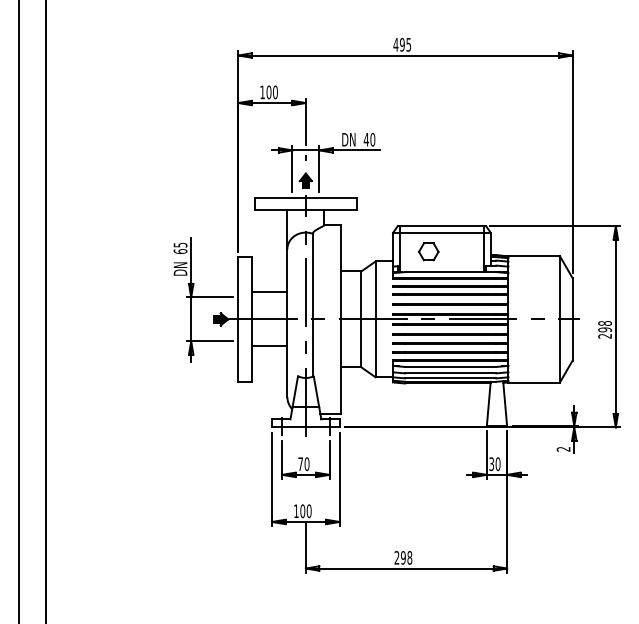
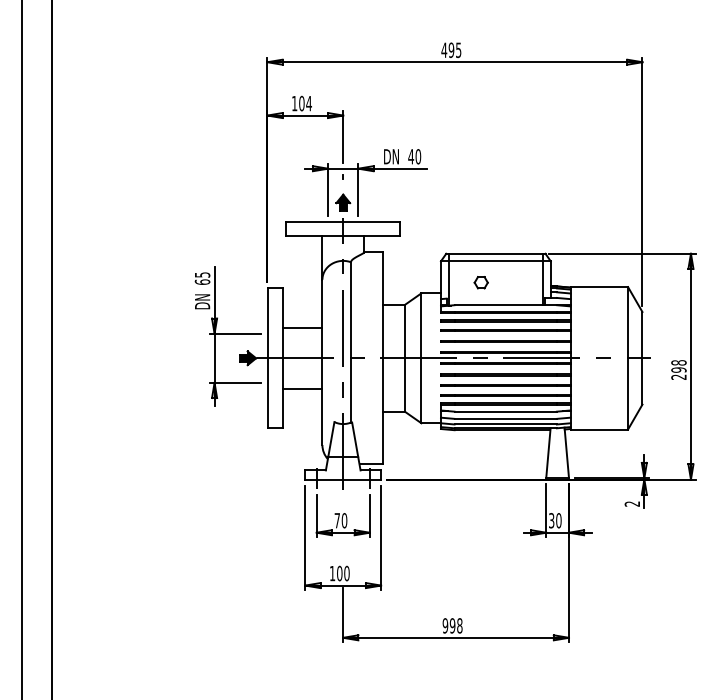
text: (274, 92) -> (308, 103), 100 -> 104
part: (429, 251) -> (481, 282), size x0.6
text: (397, 557) -> (445, 625), 298 -> 998

